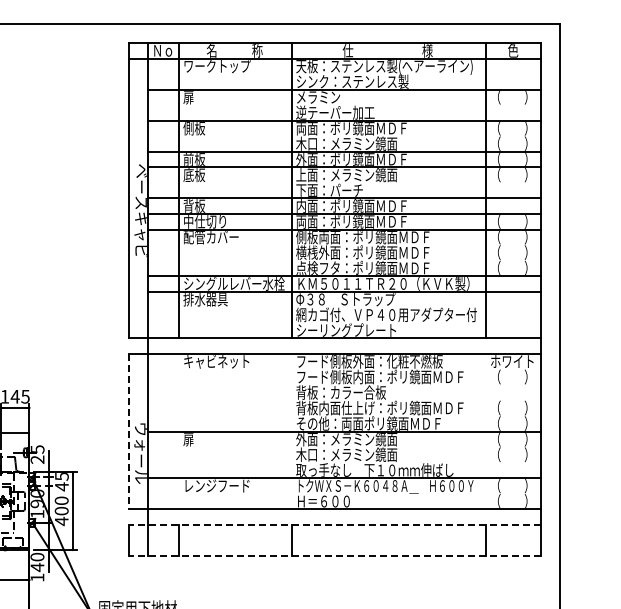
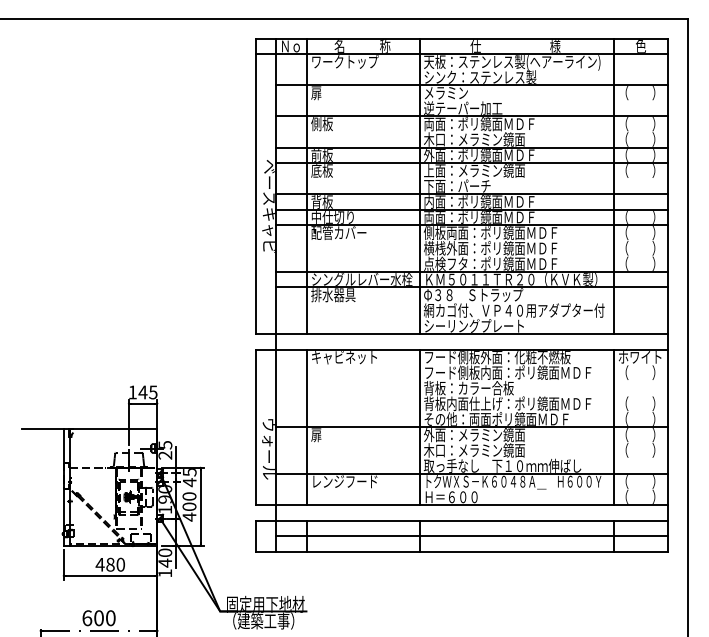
line: (128, 431) -> (256, 427), dashed -> solid
line: (178, 431) -> (306, 427), added
line: (291, 431) -> (419, 427), added
line: (485, 431) -> (613, 427), added
line: (334, 524) -> (462, 520), dashed -> solid
line: (343, 540) -> (471, 536), added
line: (334, 555) -> (462, 551), dashed -> solid

